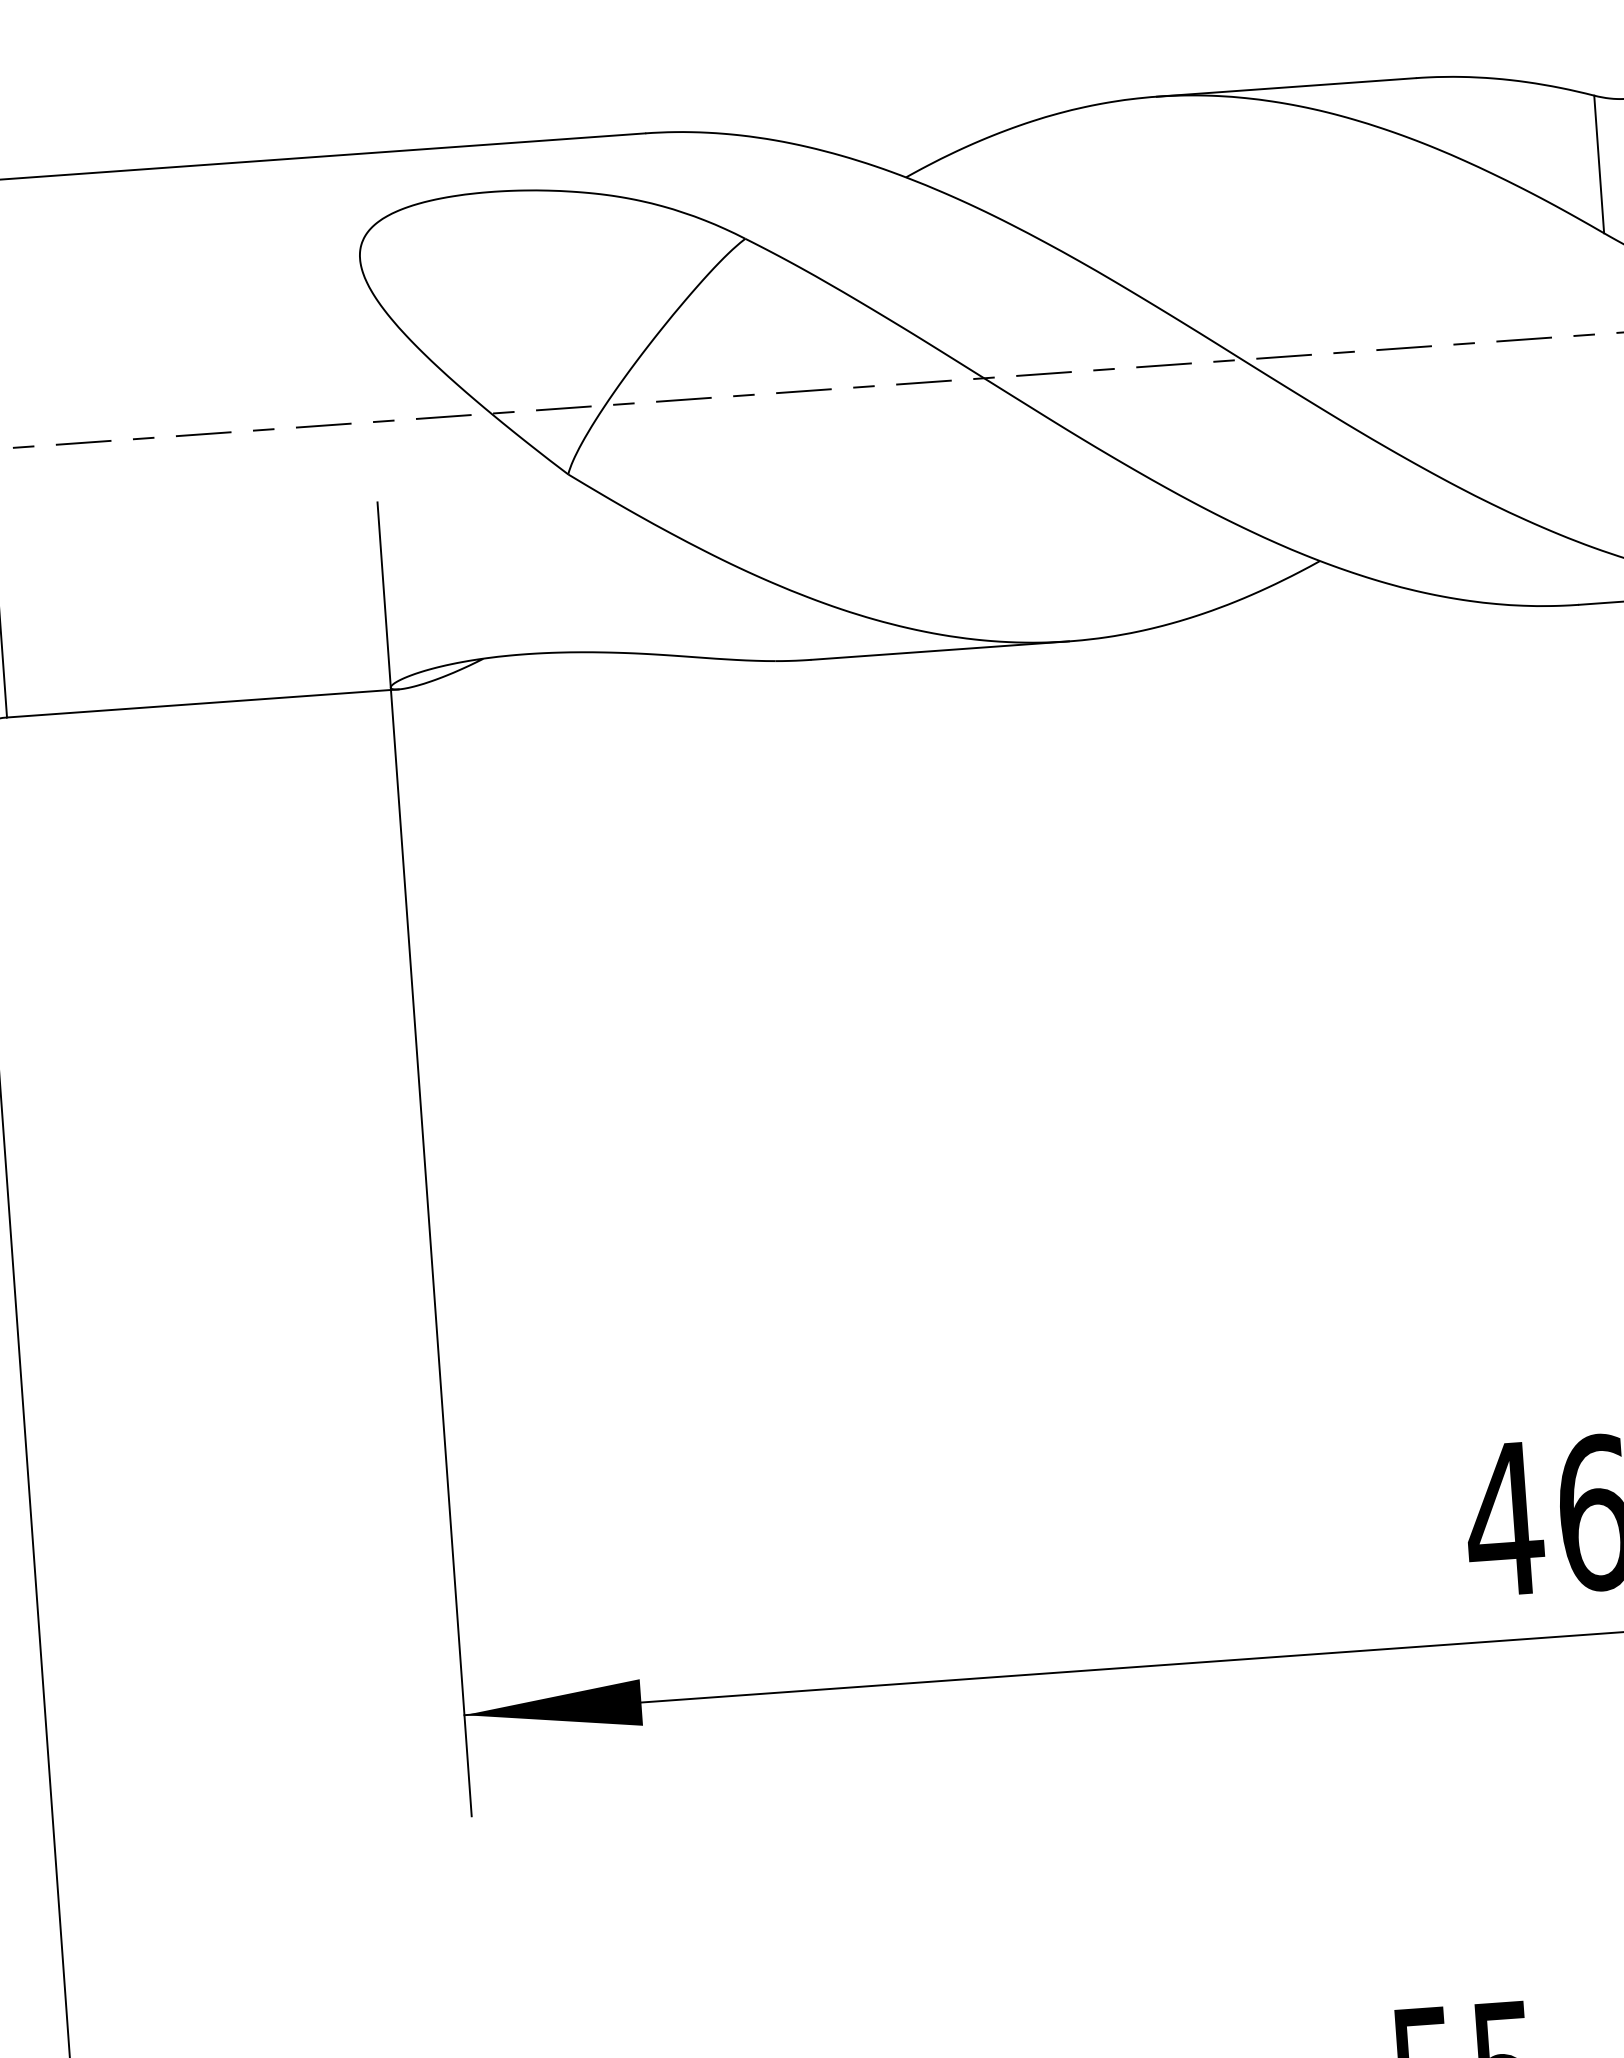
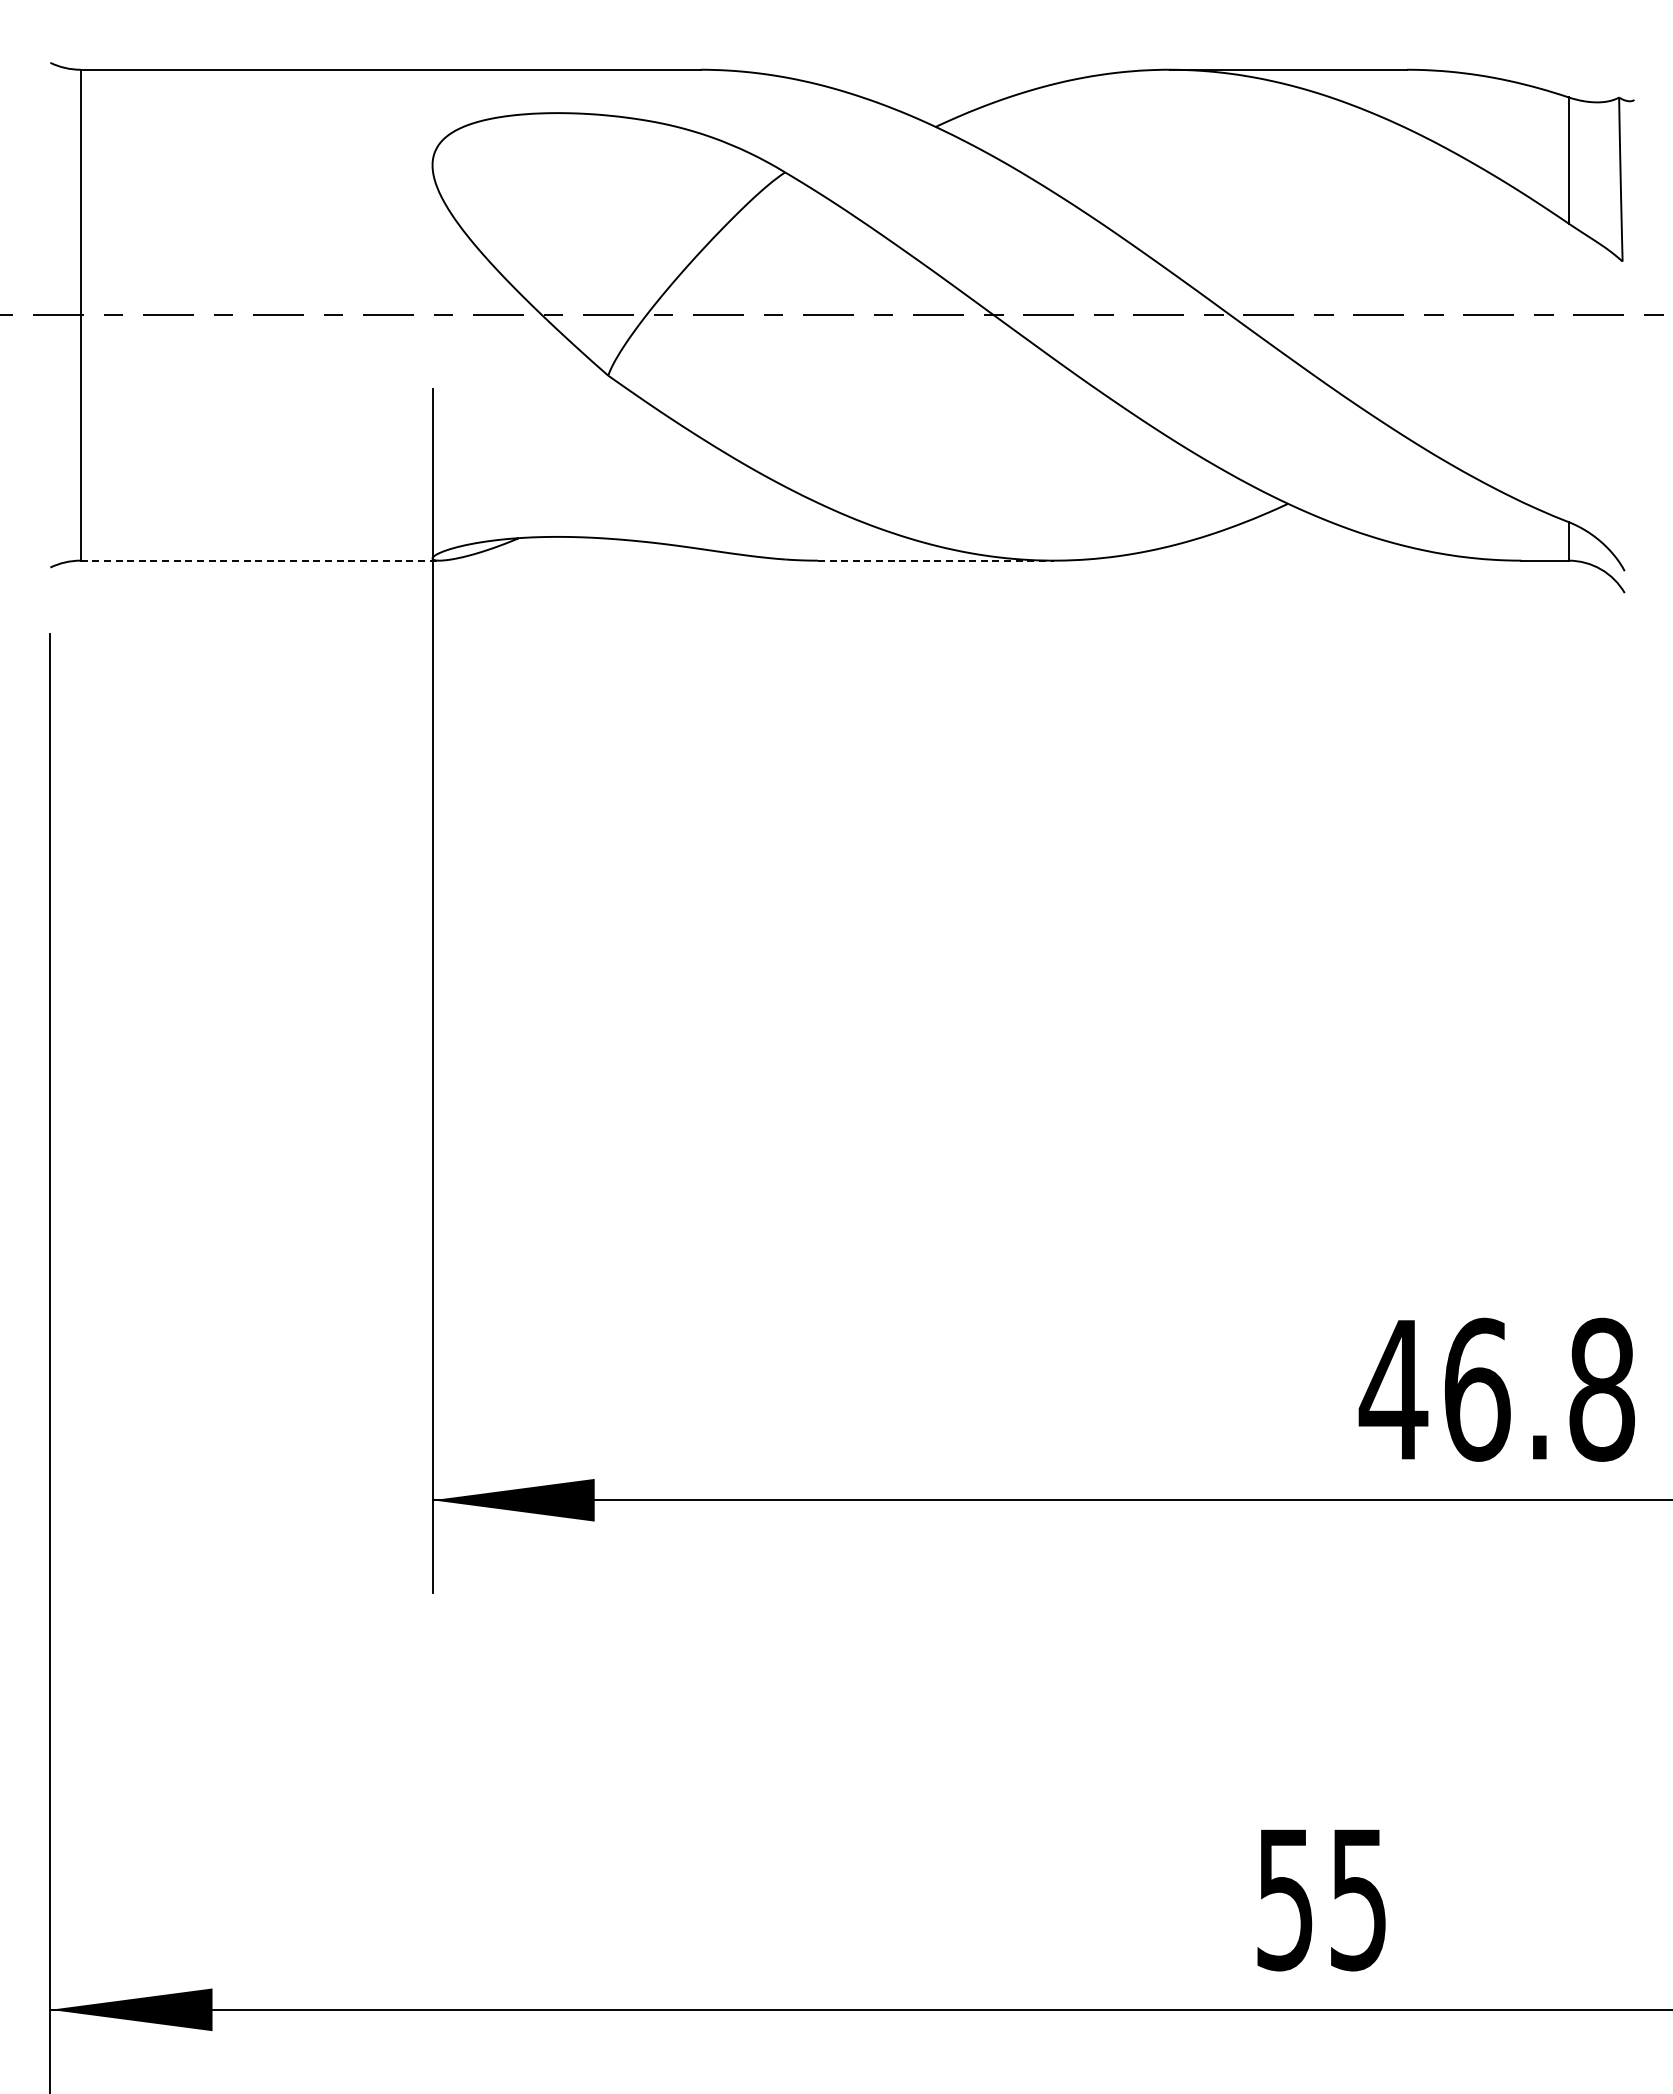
line: (940, 650) -> (936, 560), solid -> dashed
line: (203, 703) -> (260, 560), solid -> dashed

